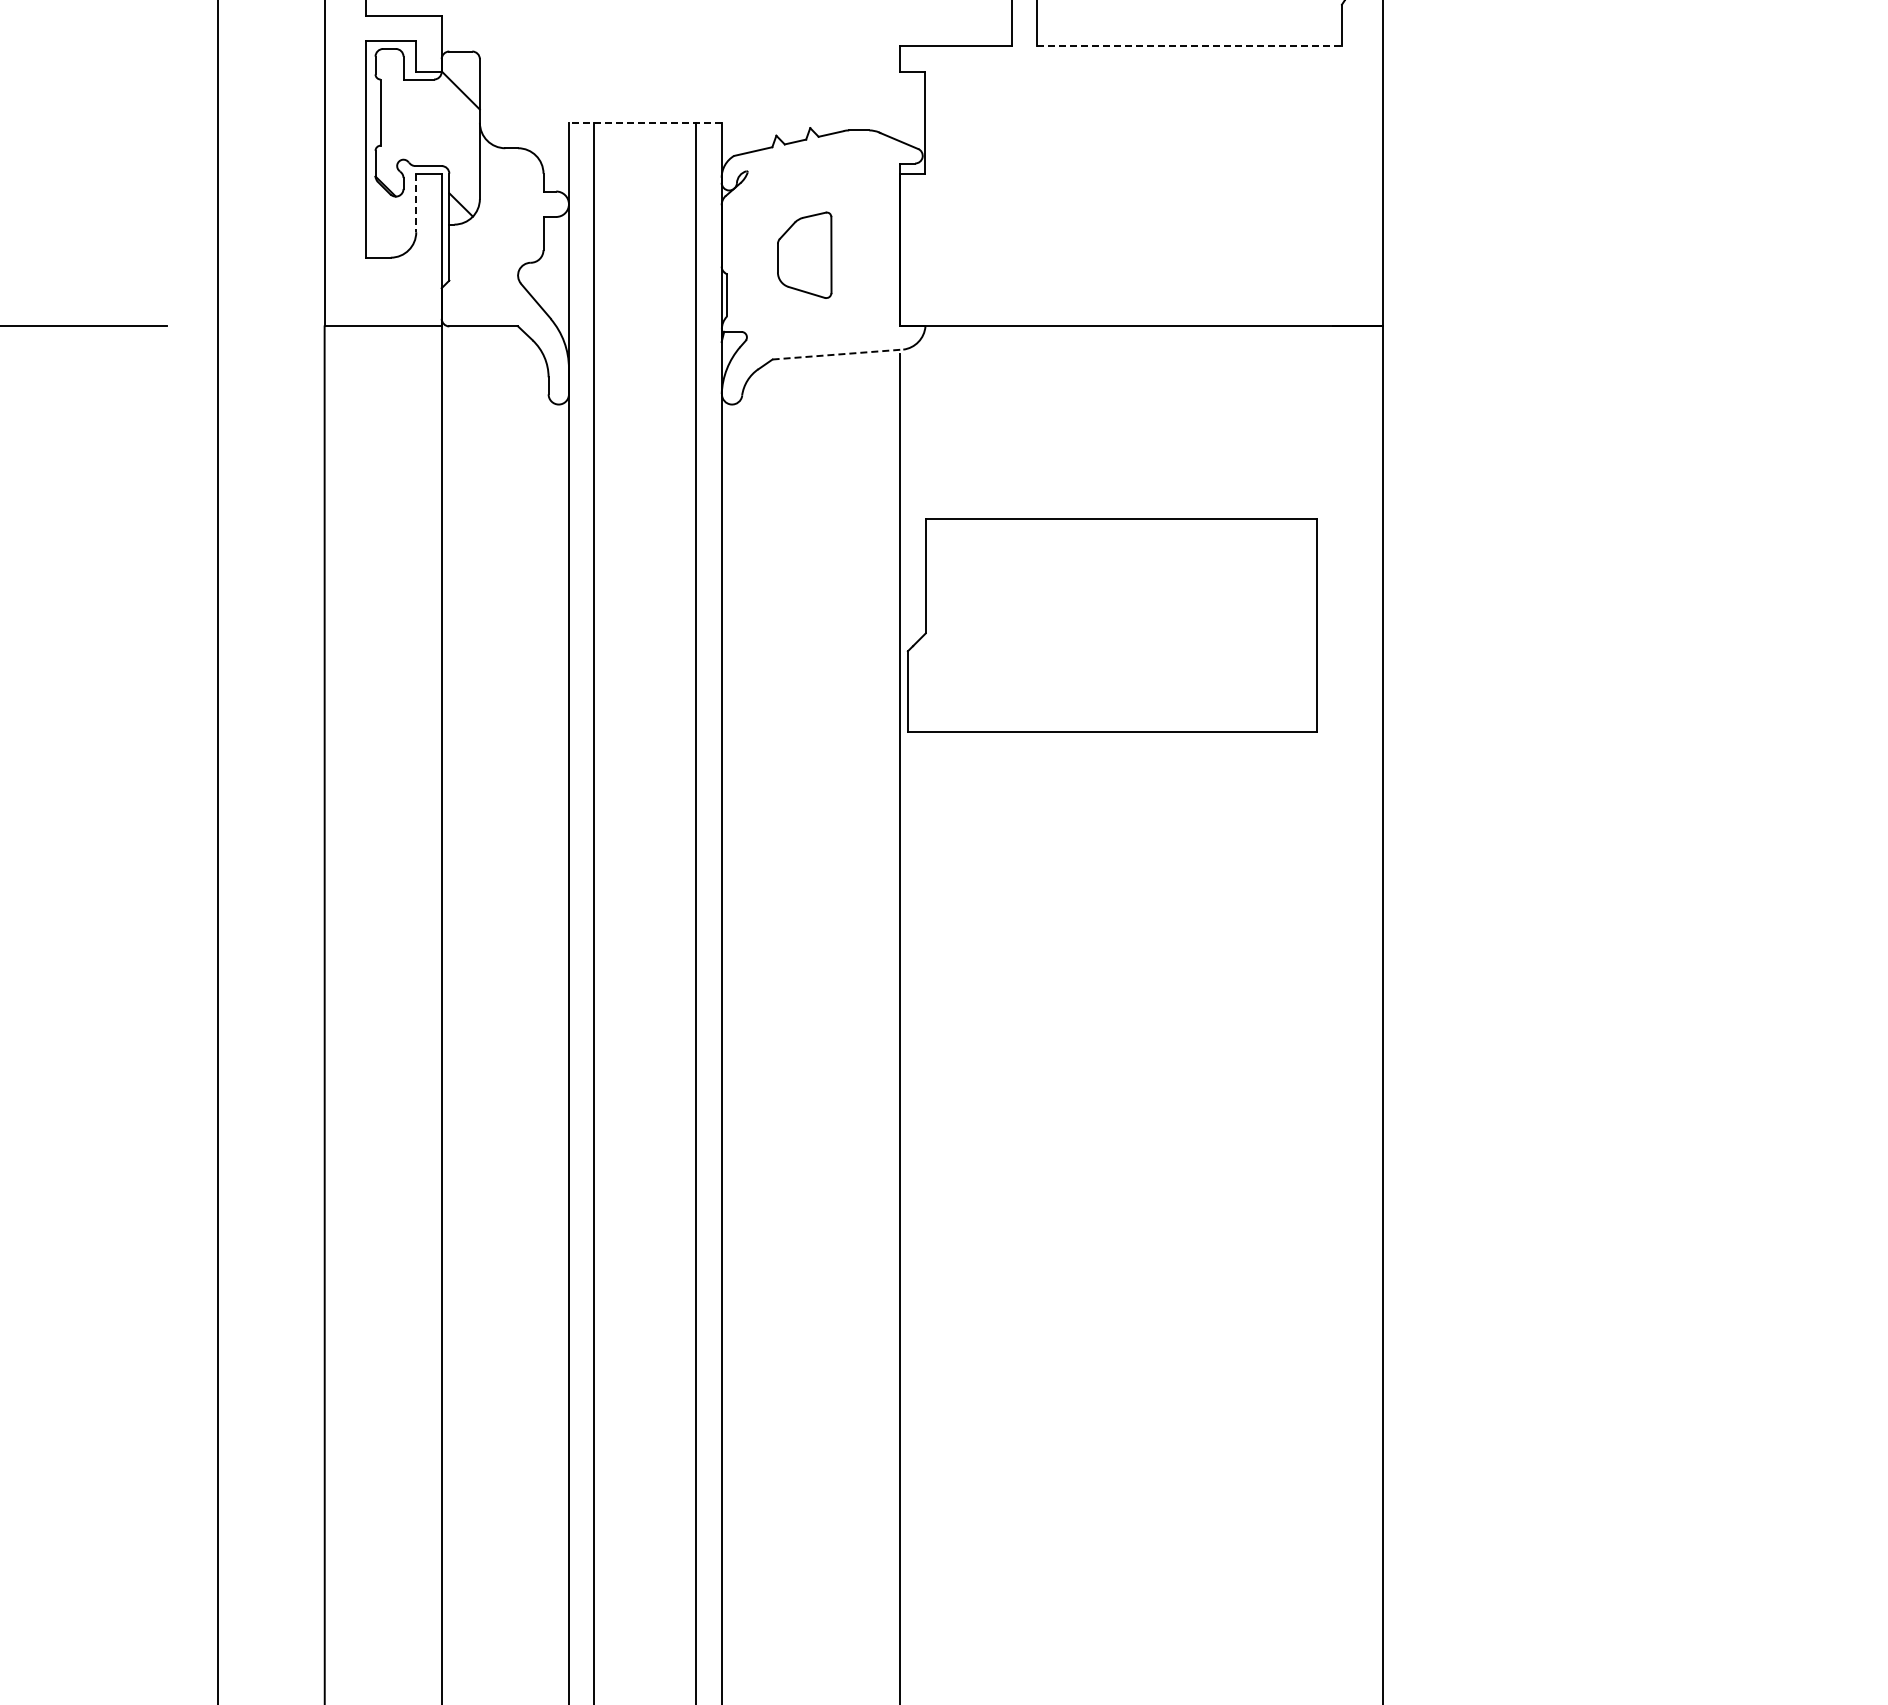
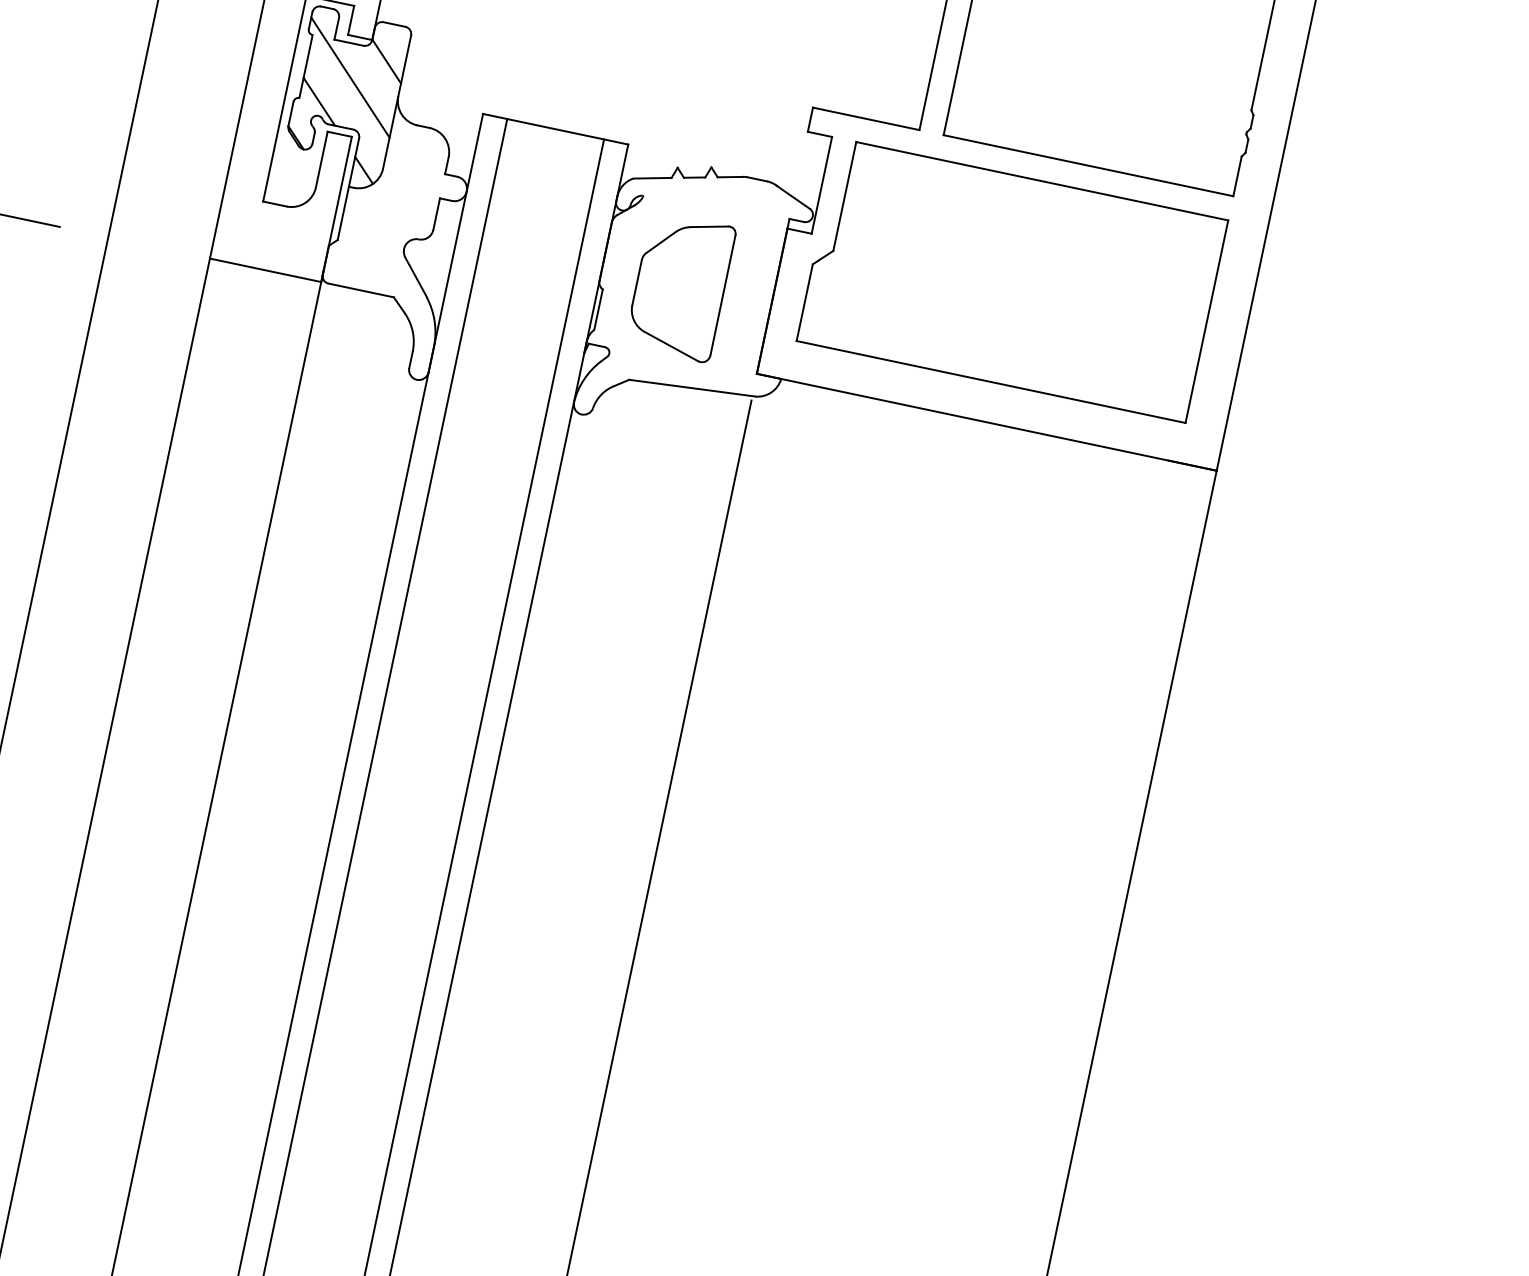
line: (1190, 46) -> (1089, 165), dashed -> solid
line: (427, 114) -> (350, 77), added
line: (644, 122) -> (554, 128), dashed -> solid
line: (401, 145) -> (319, 101), added
line: (416, 203) -> (321, 160), dashed -> solid
part: (804, 255) -> (680, 287), size x1.67
line: (838, 354) -> (692, 388), dashed -> solid
part: (1111, 625) -> (1011, 280), moved

